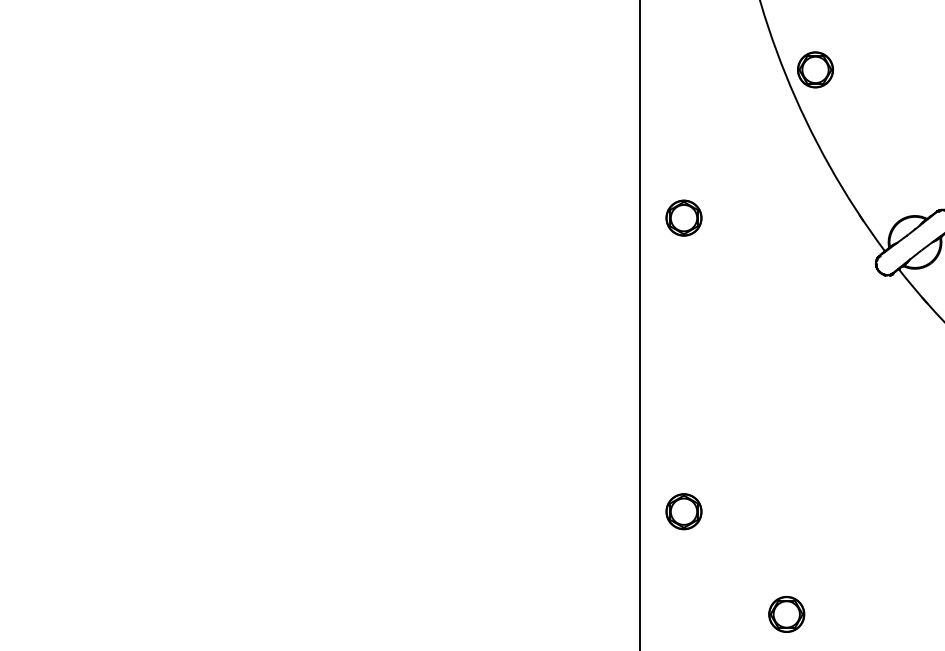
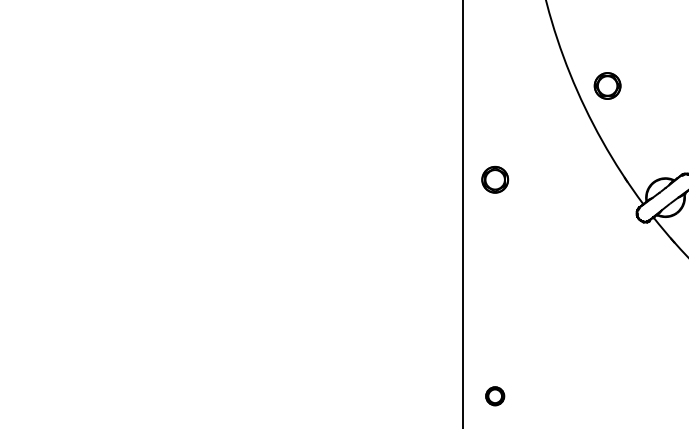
part: (815, 69) -> (607, 85), moved
part: (683, 511) -> (494, 396), size x0.7

